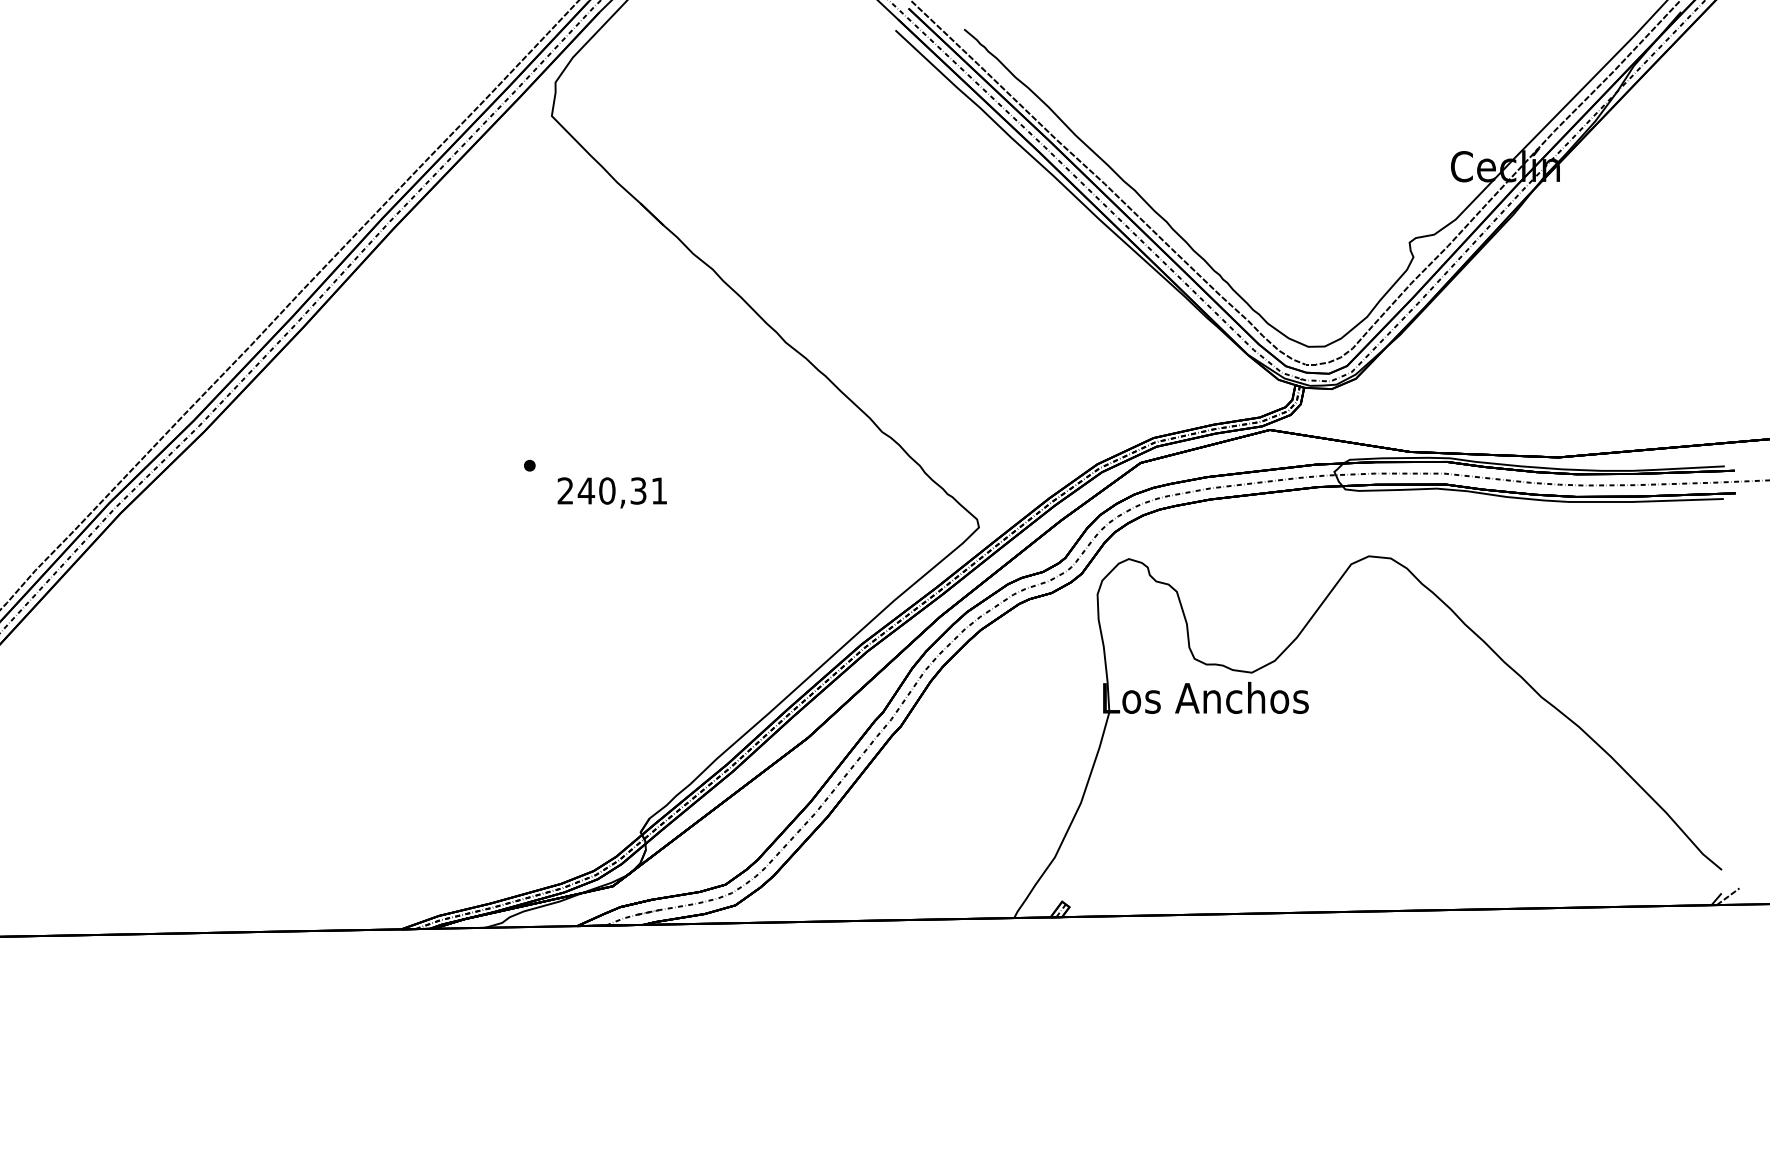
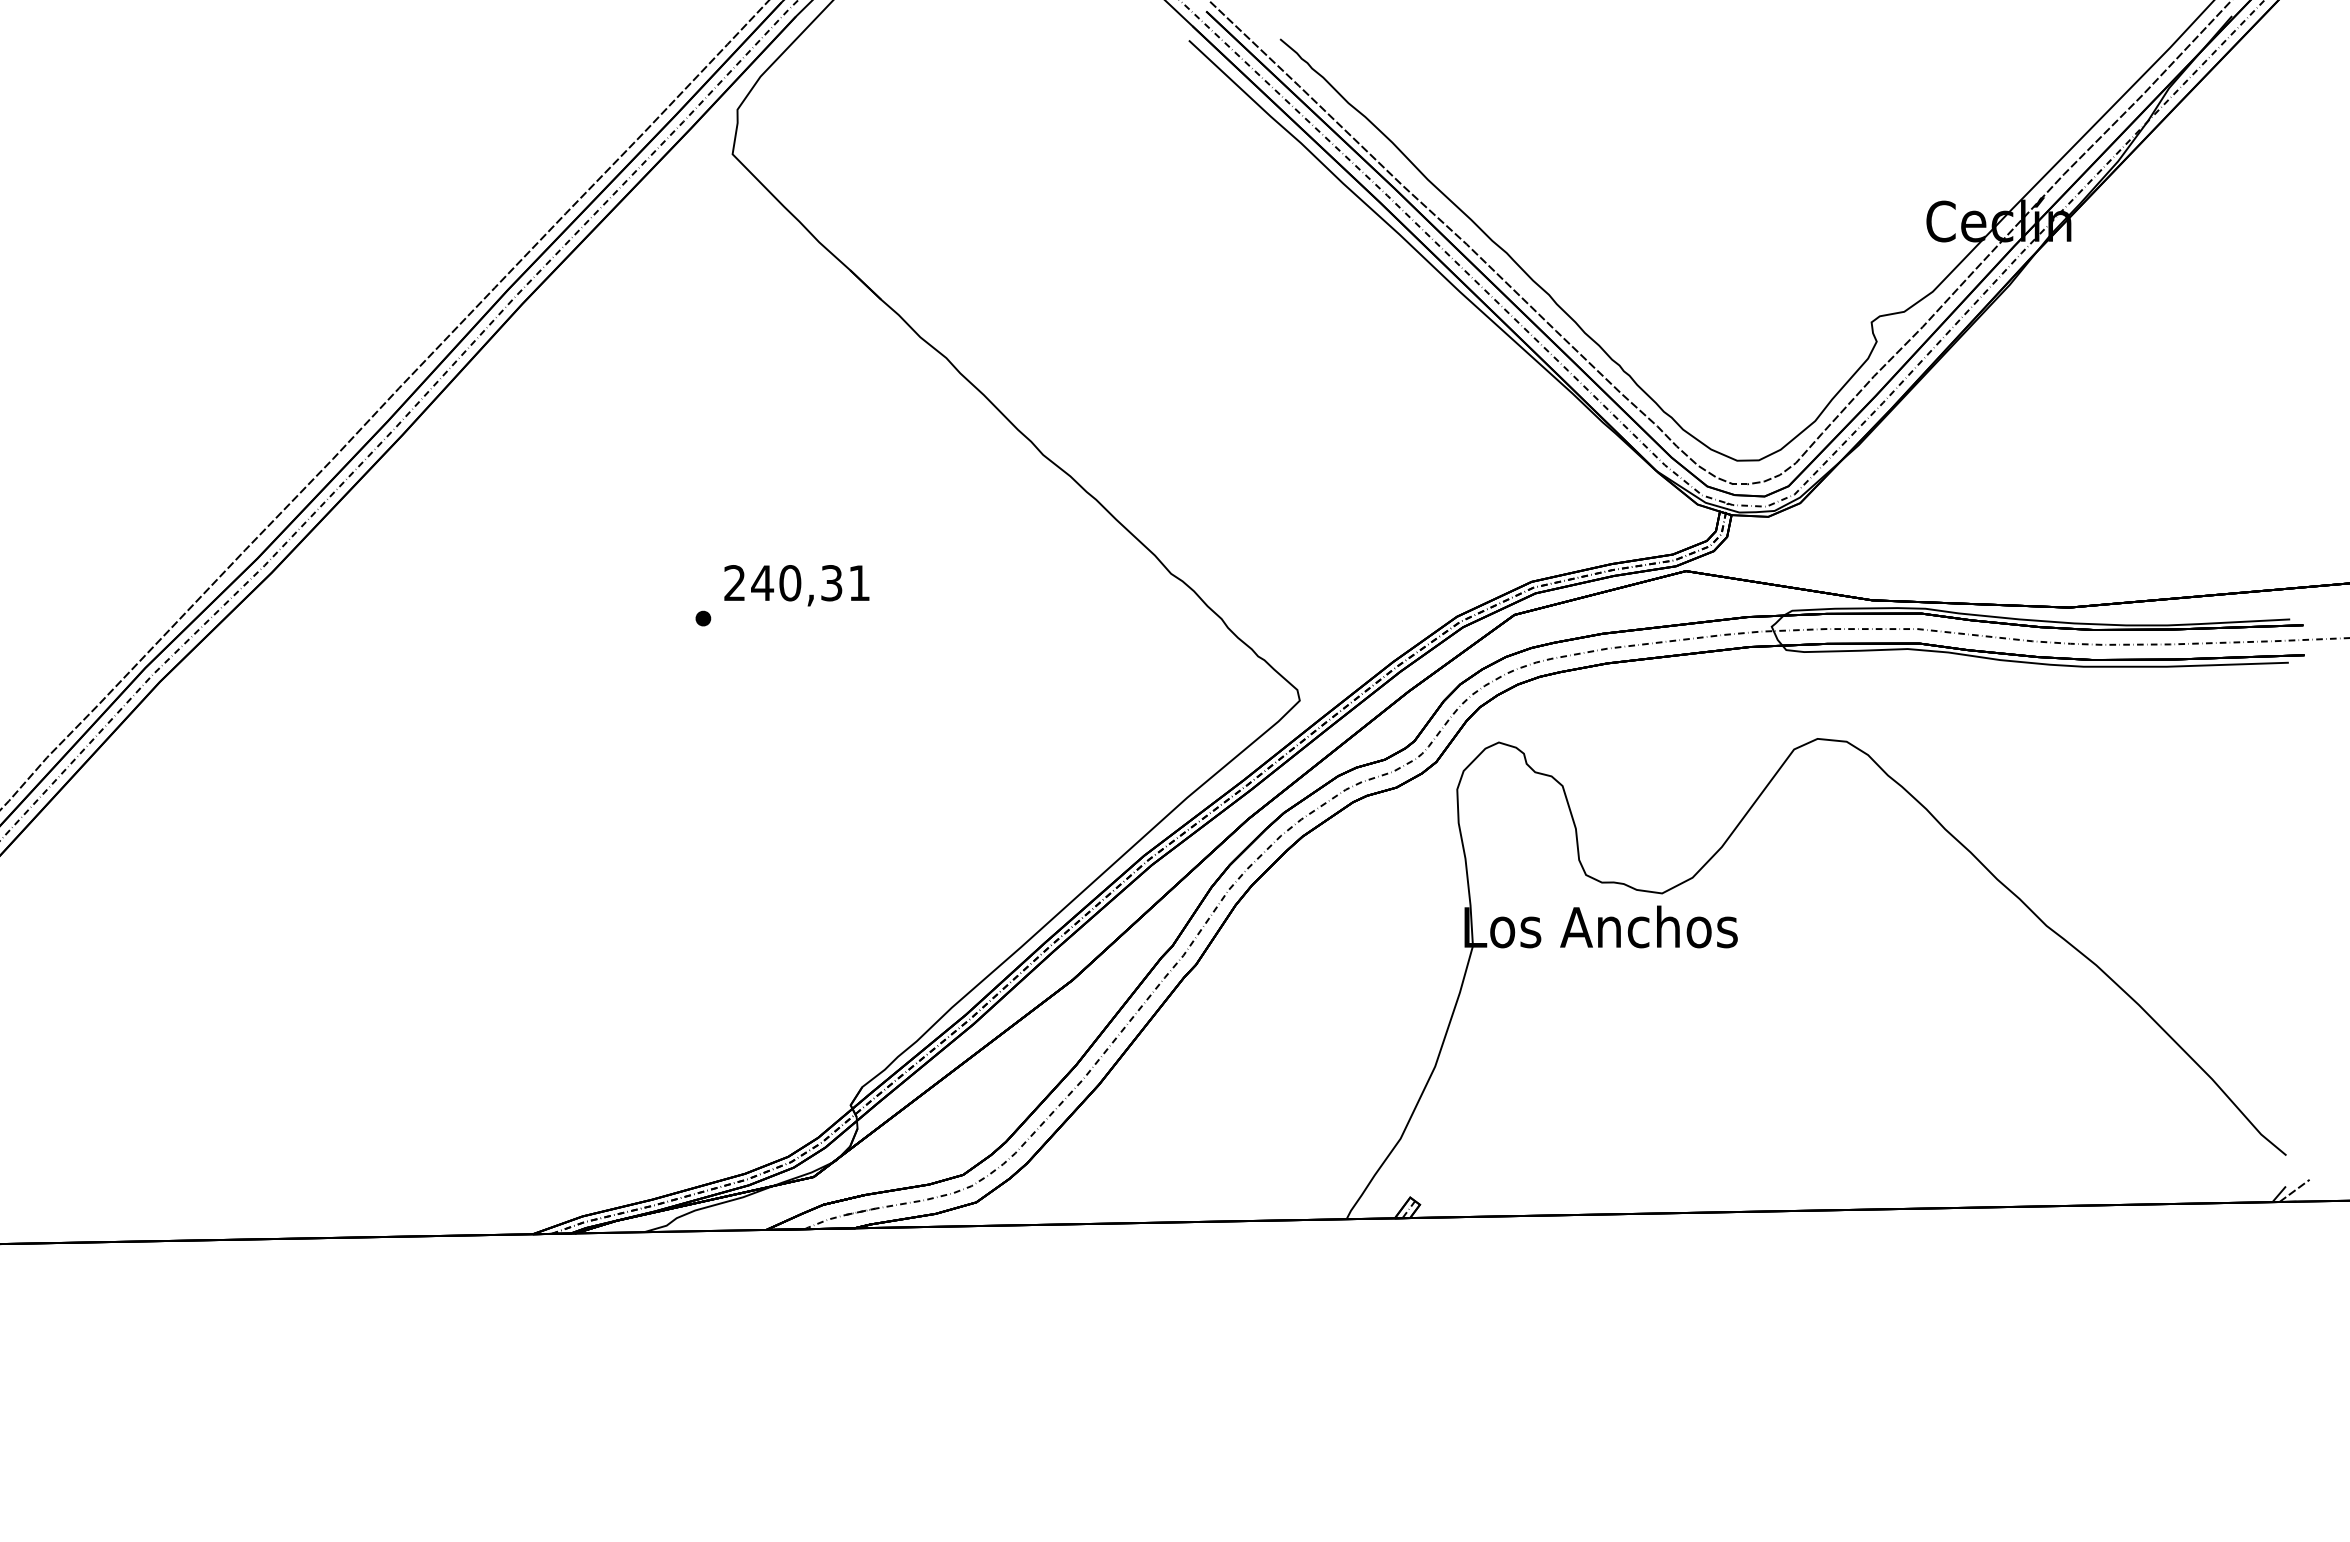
text: (612, 492) -> (796, 585), moved

